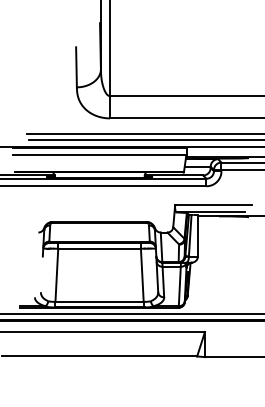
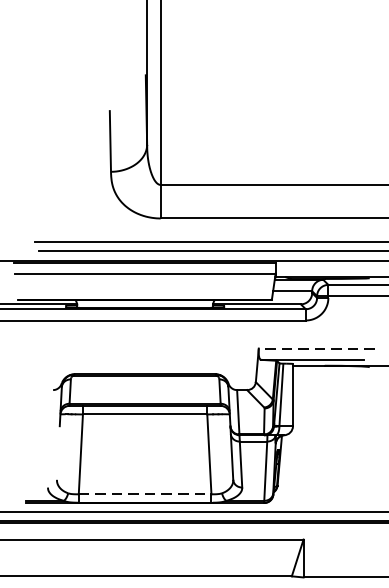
line: (213, 204) -> (316, 347), solid -> dashed
line: (100, 301) -> (146, 493), solid -> dashed

